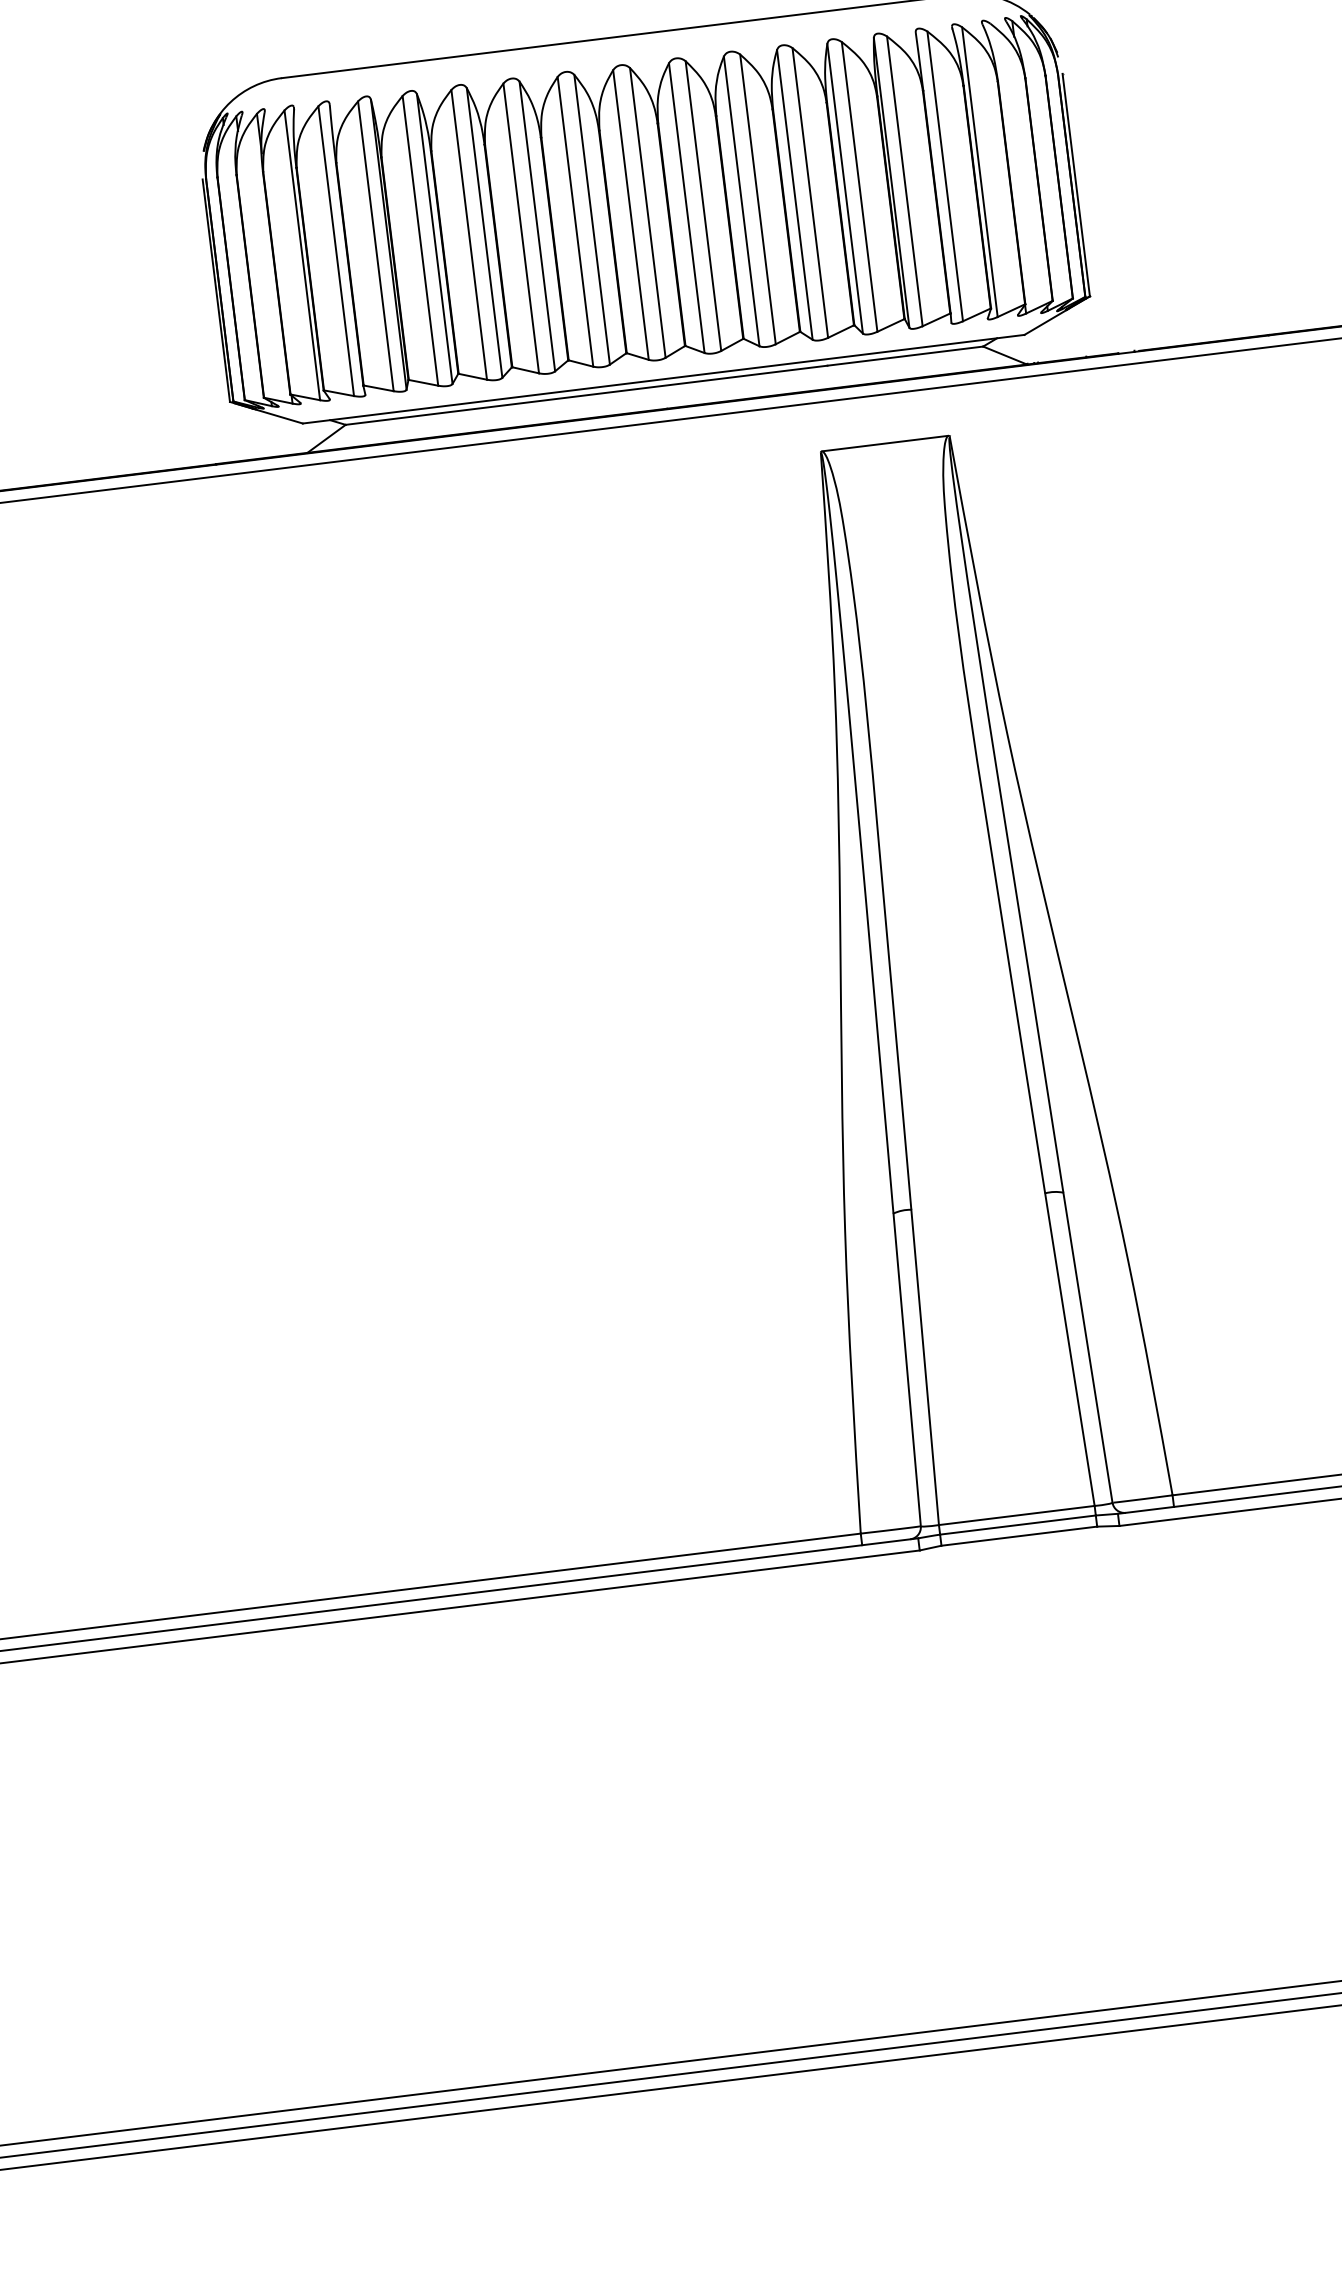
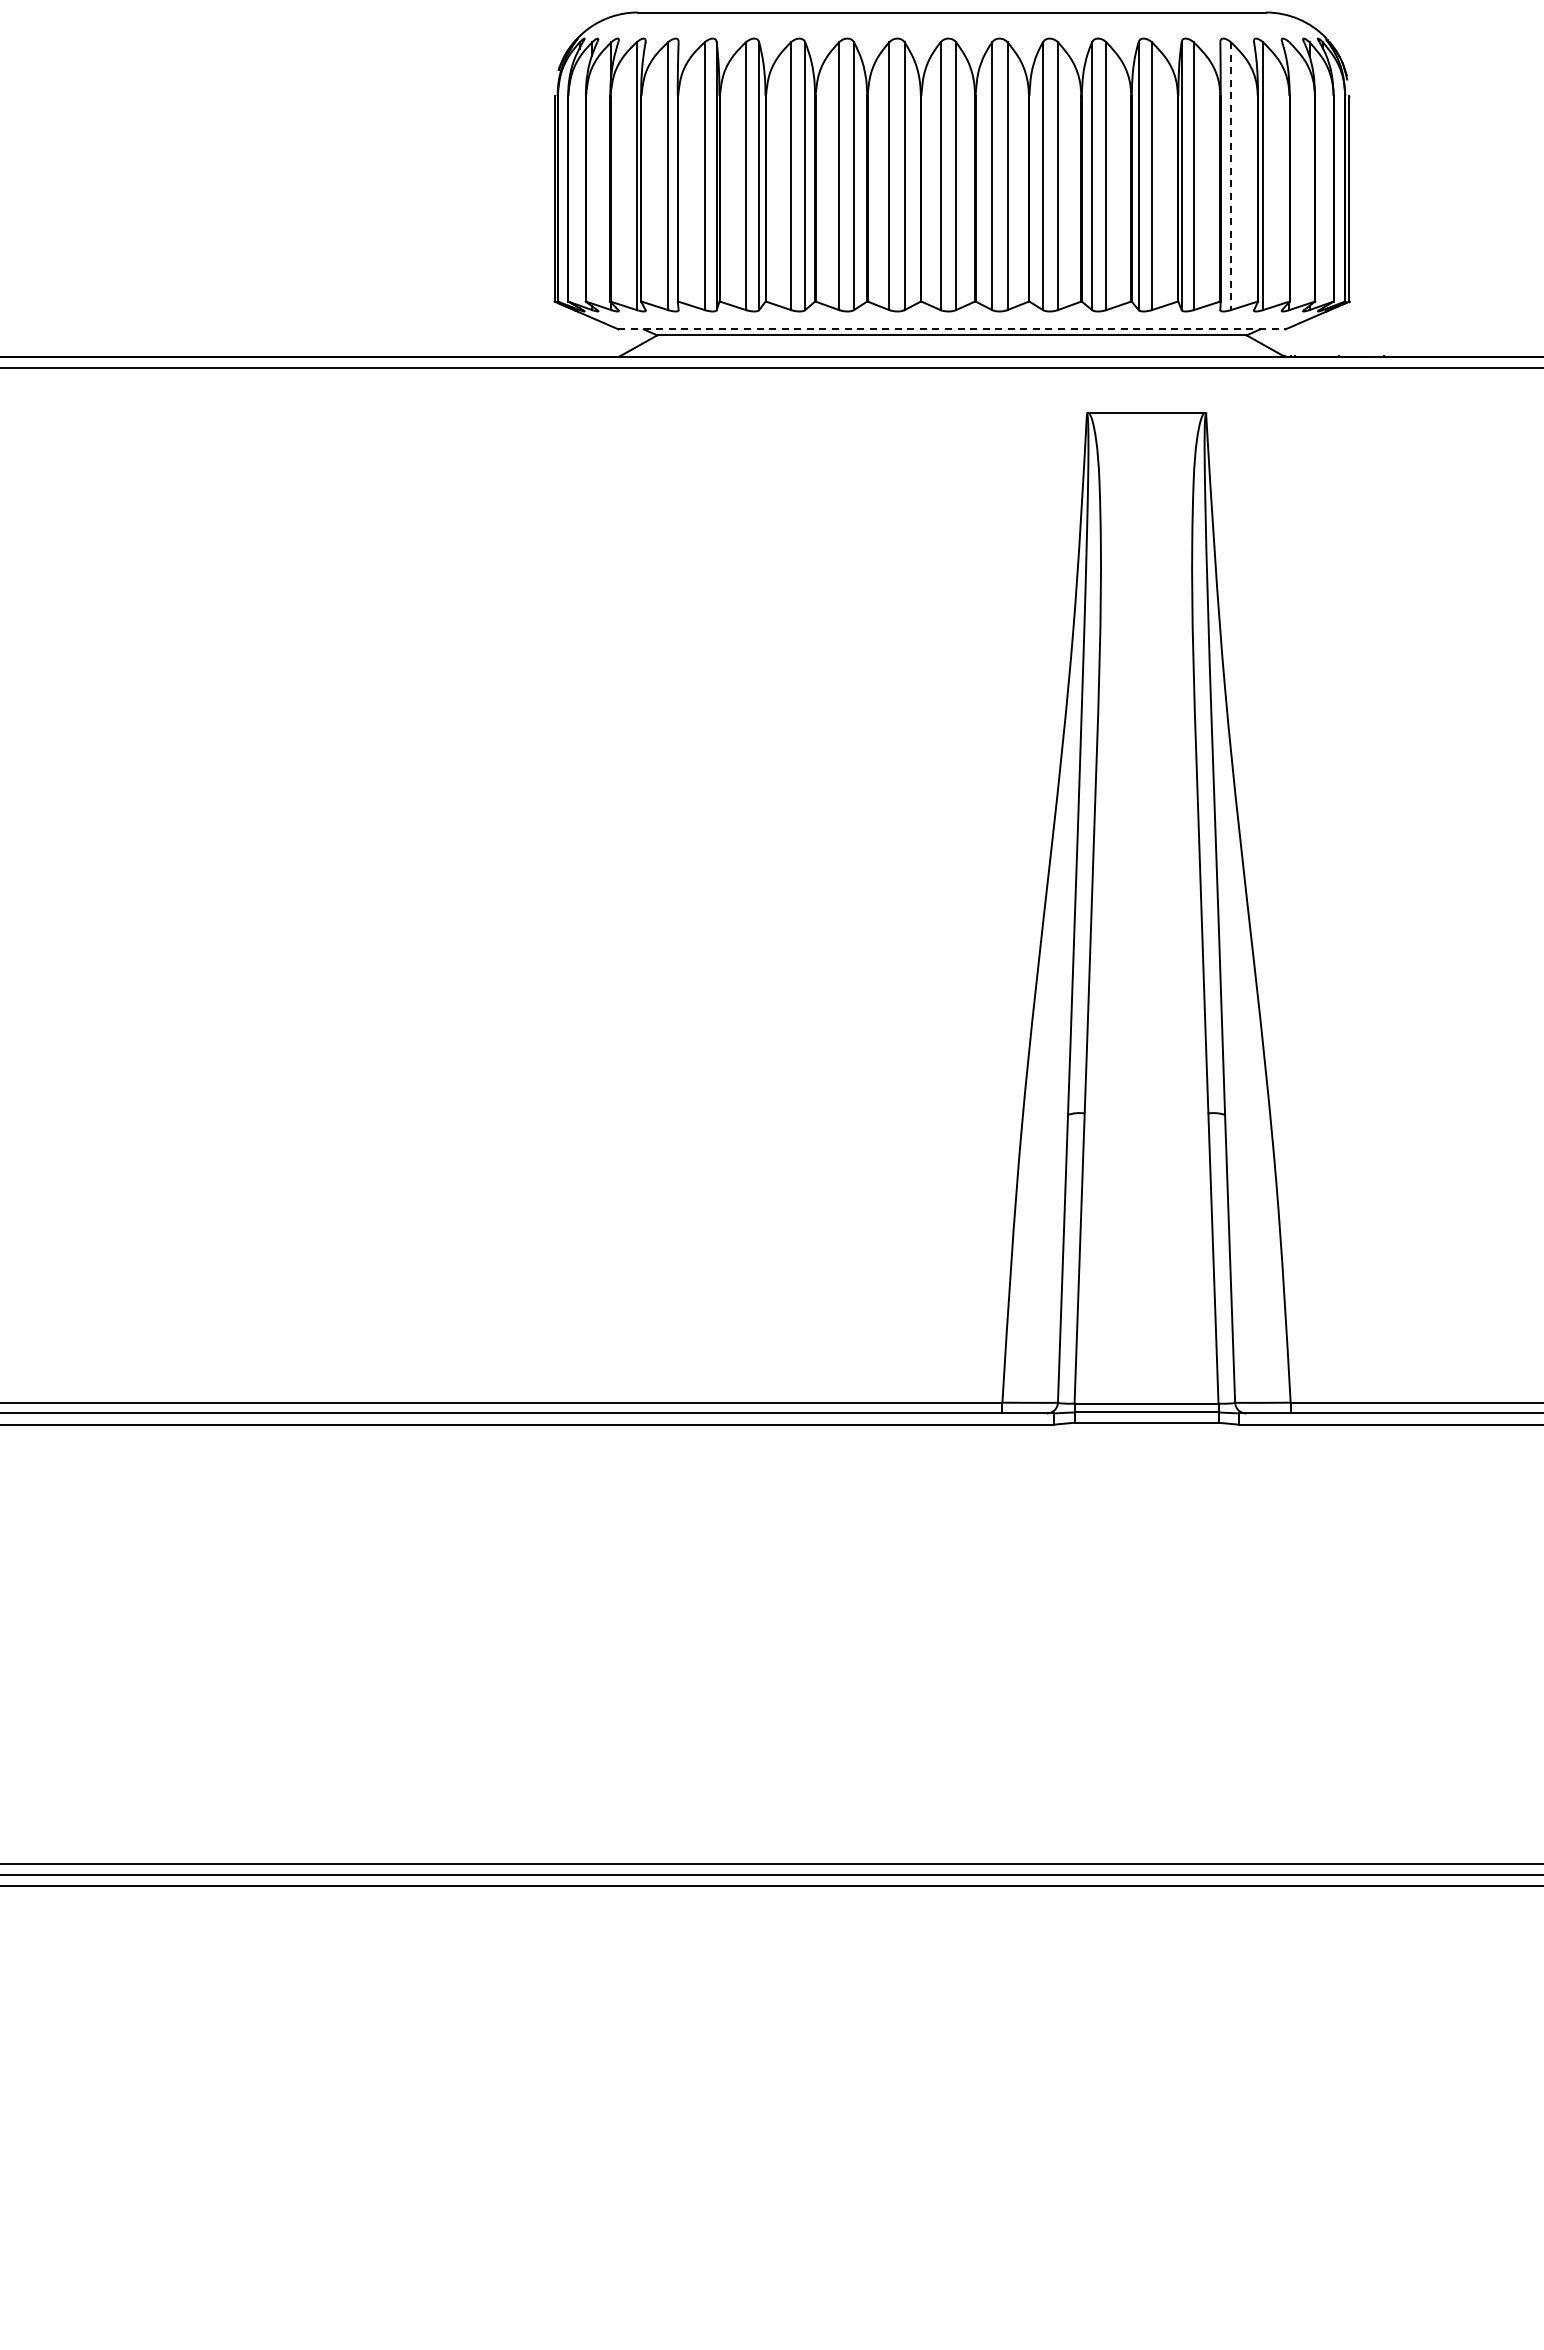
line: (945, 176) -> (1231, 176), solid -> dashed
line: (664, 379) -> (952, 329), solid -> dashed

